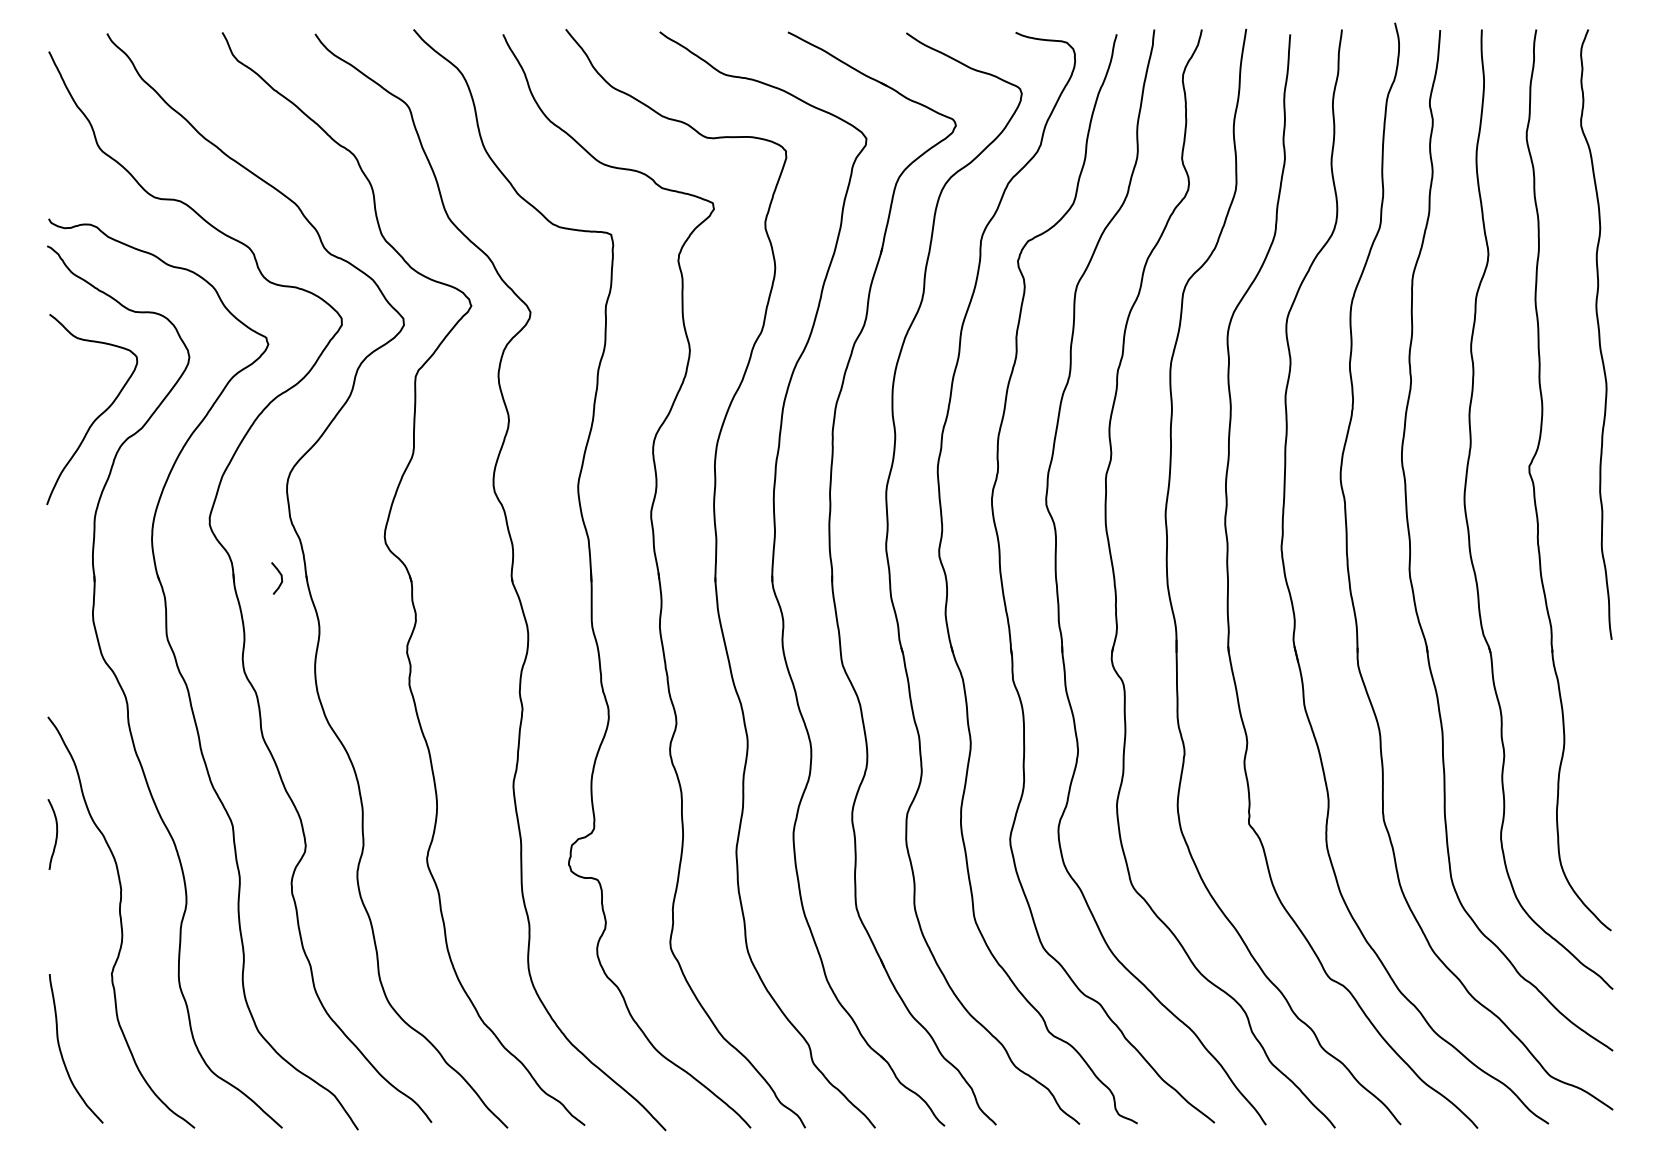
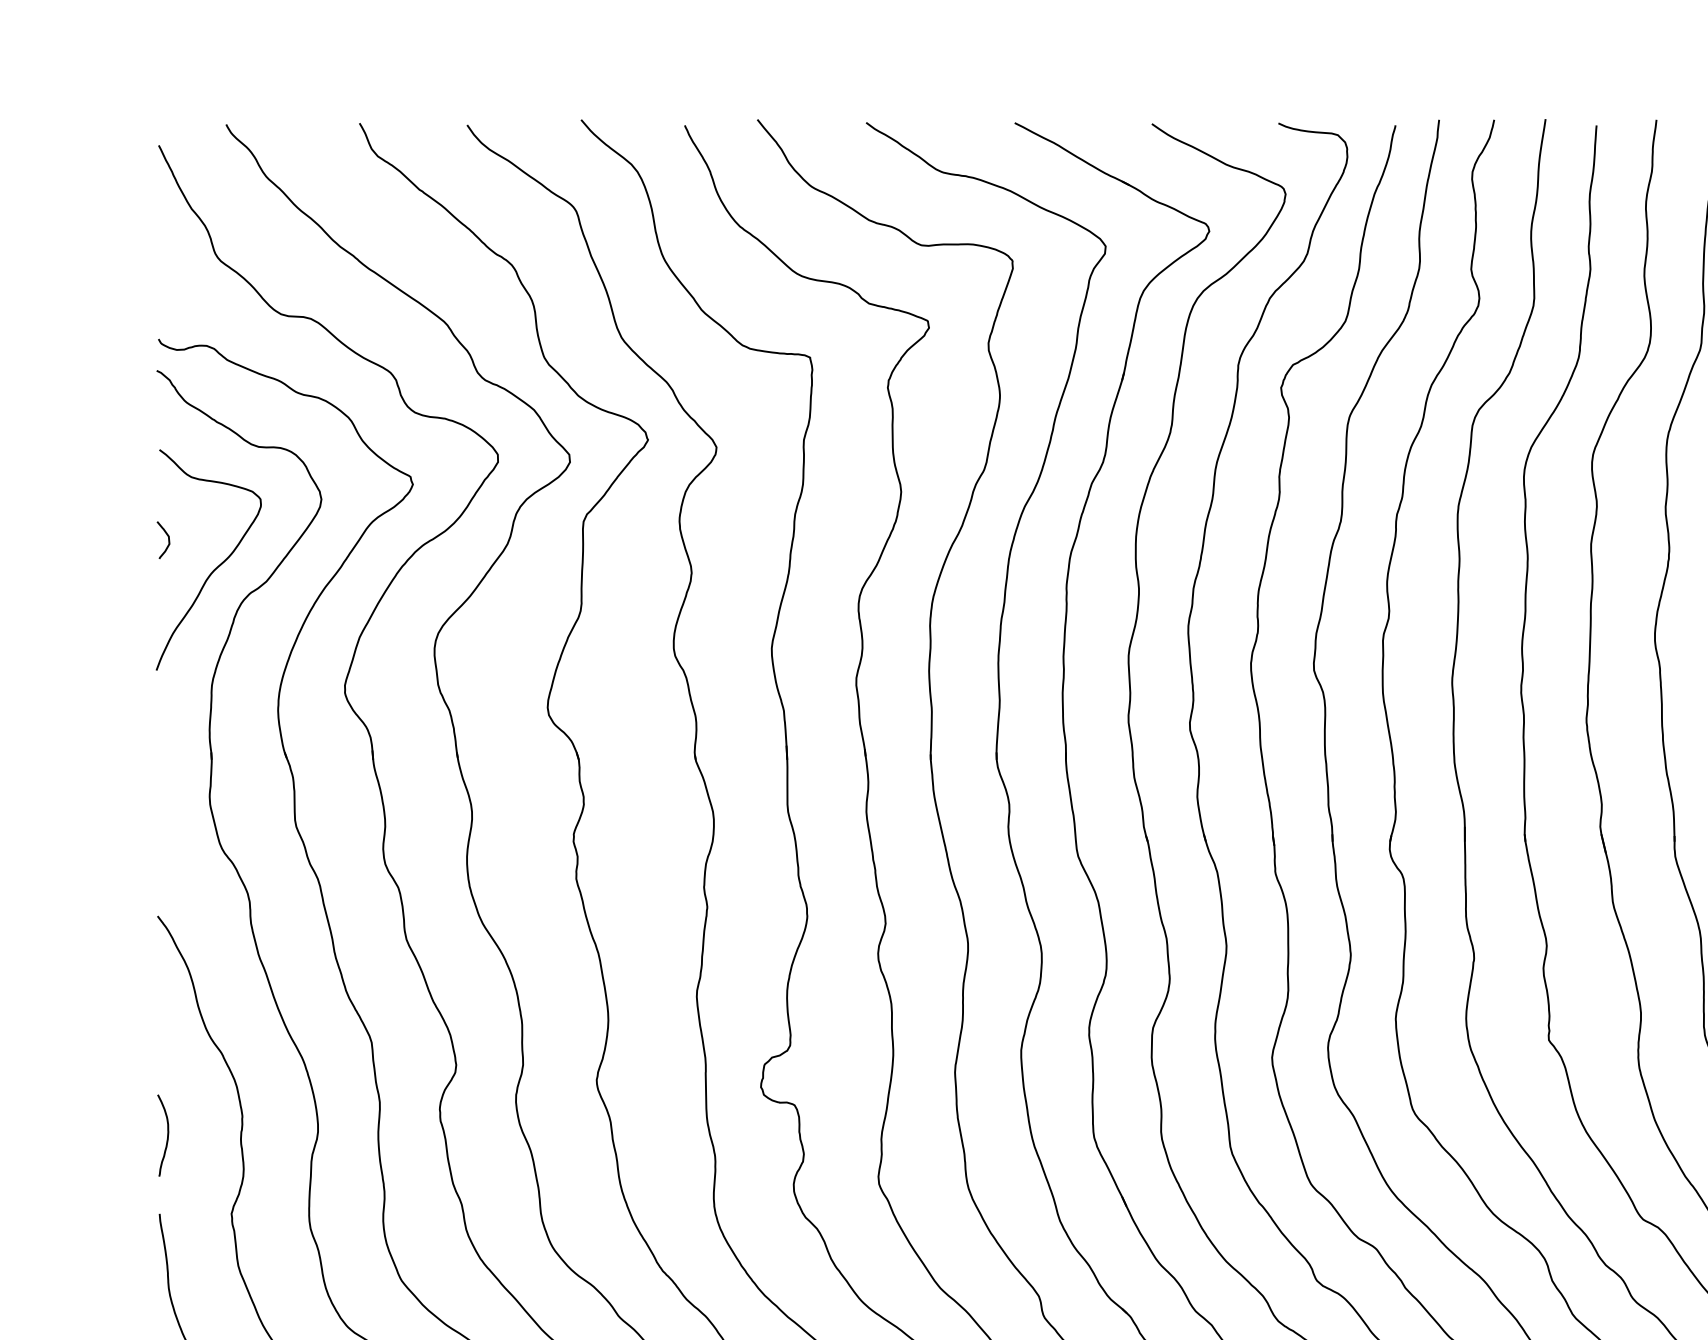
curve: (280, 576) -> (167, 537), moved
curve: (56, 834) -> (167, 1135), moved

